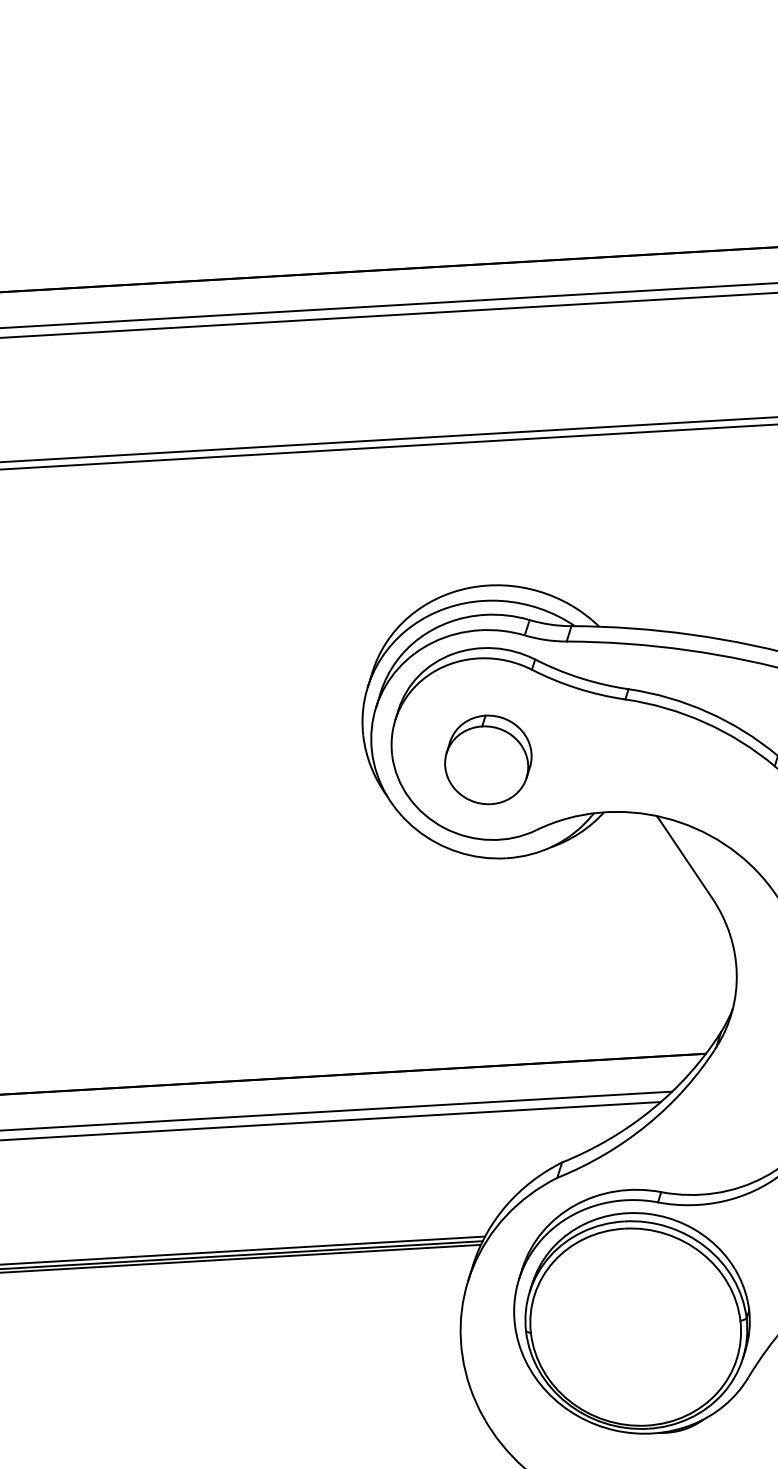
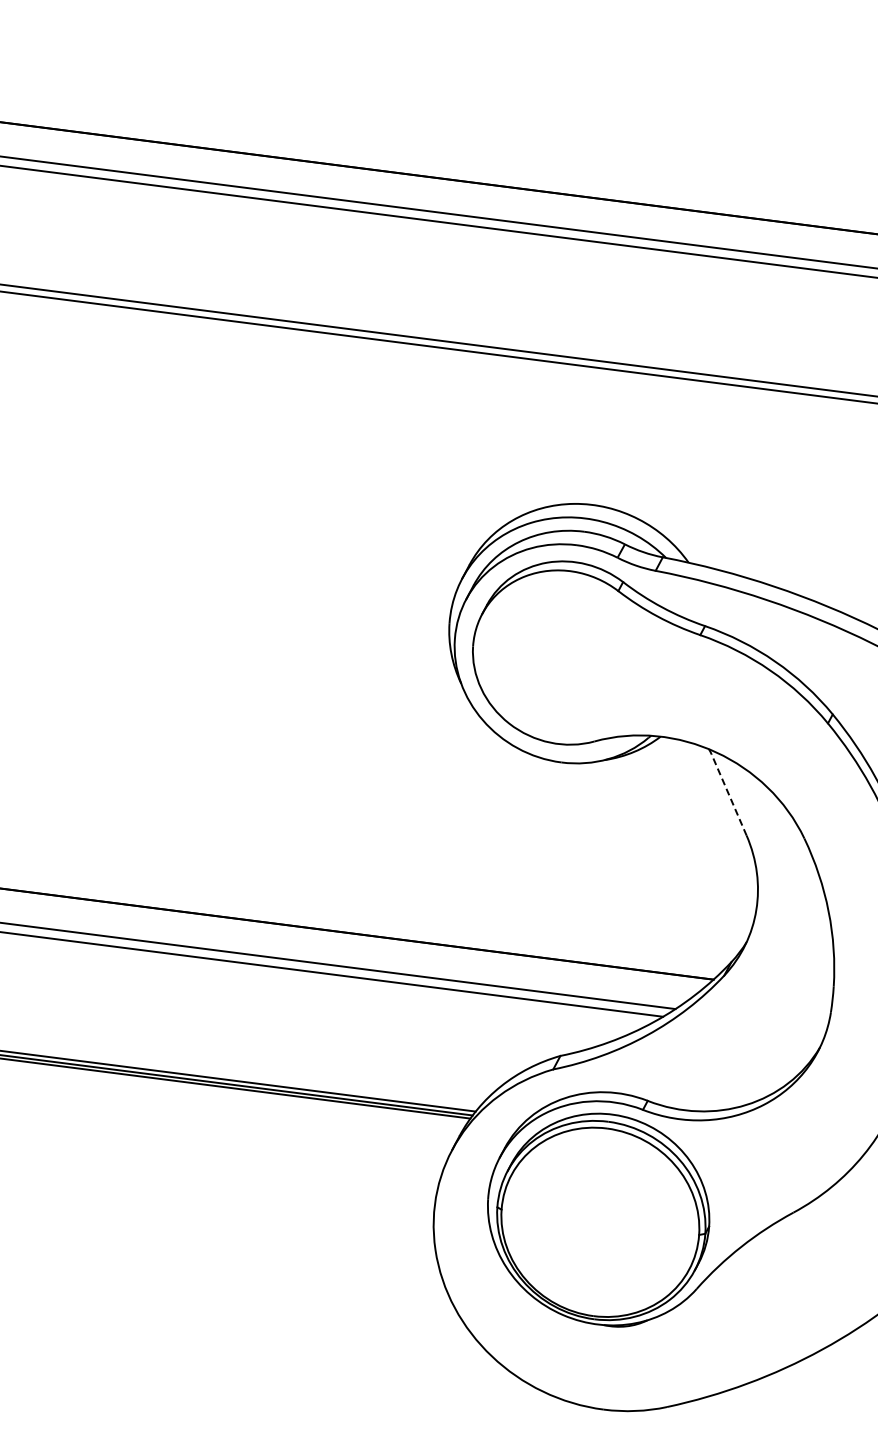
part: (487, 759) -> (561, 667), removed
line: (685, 859) -> (728, 794), solid -> dashed

